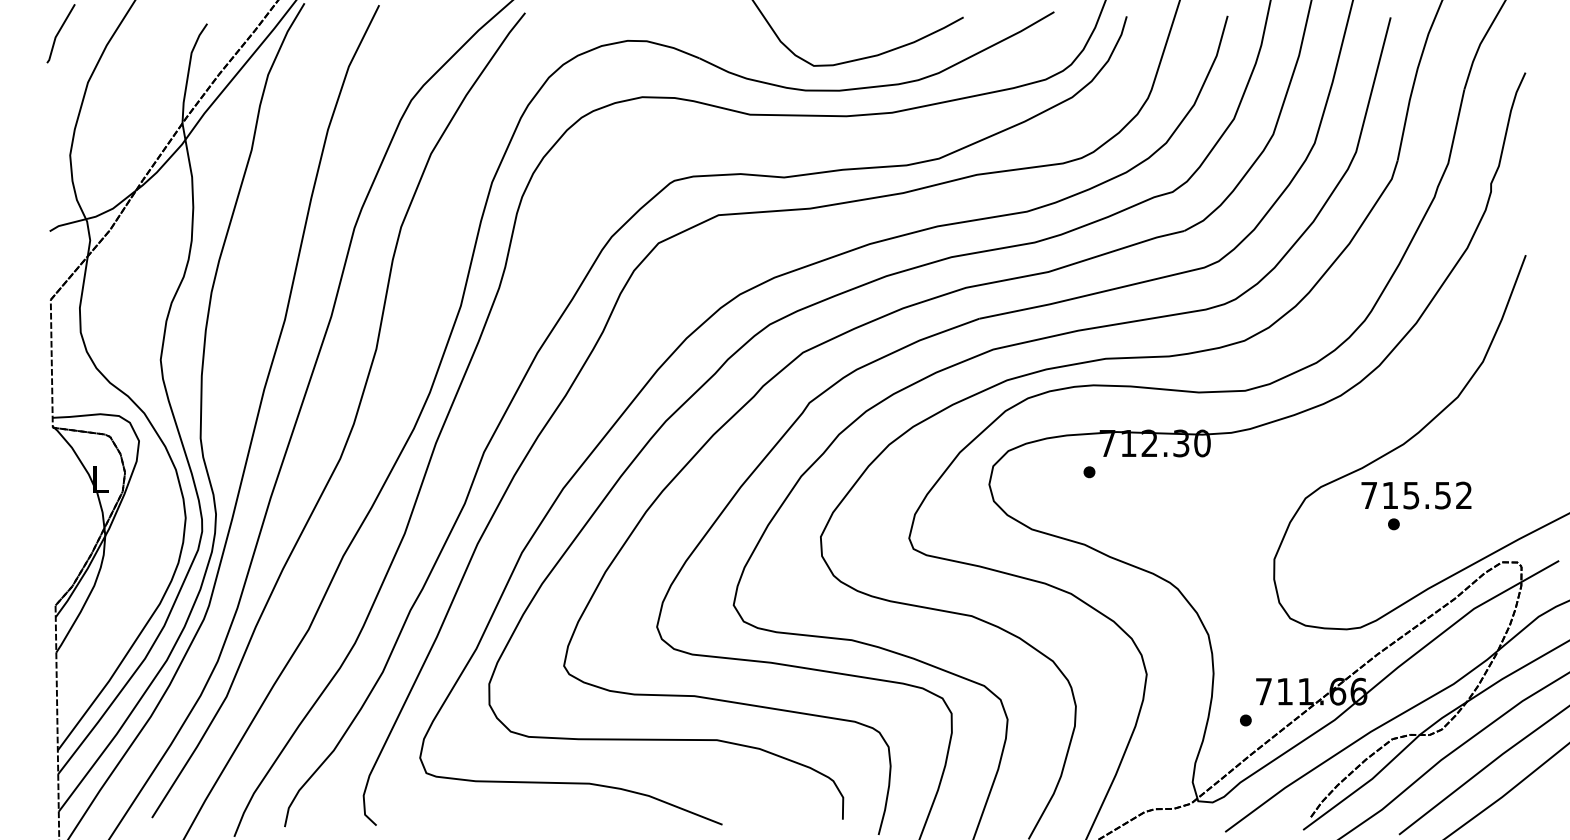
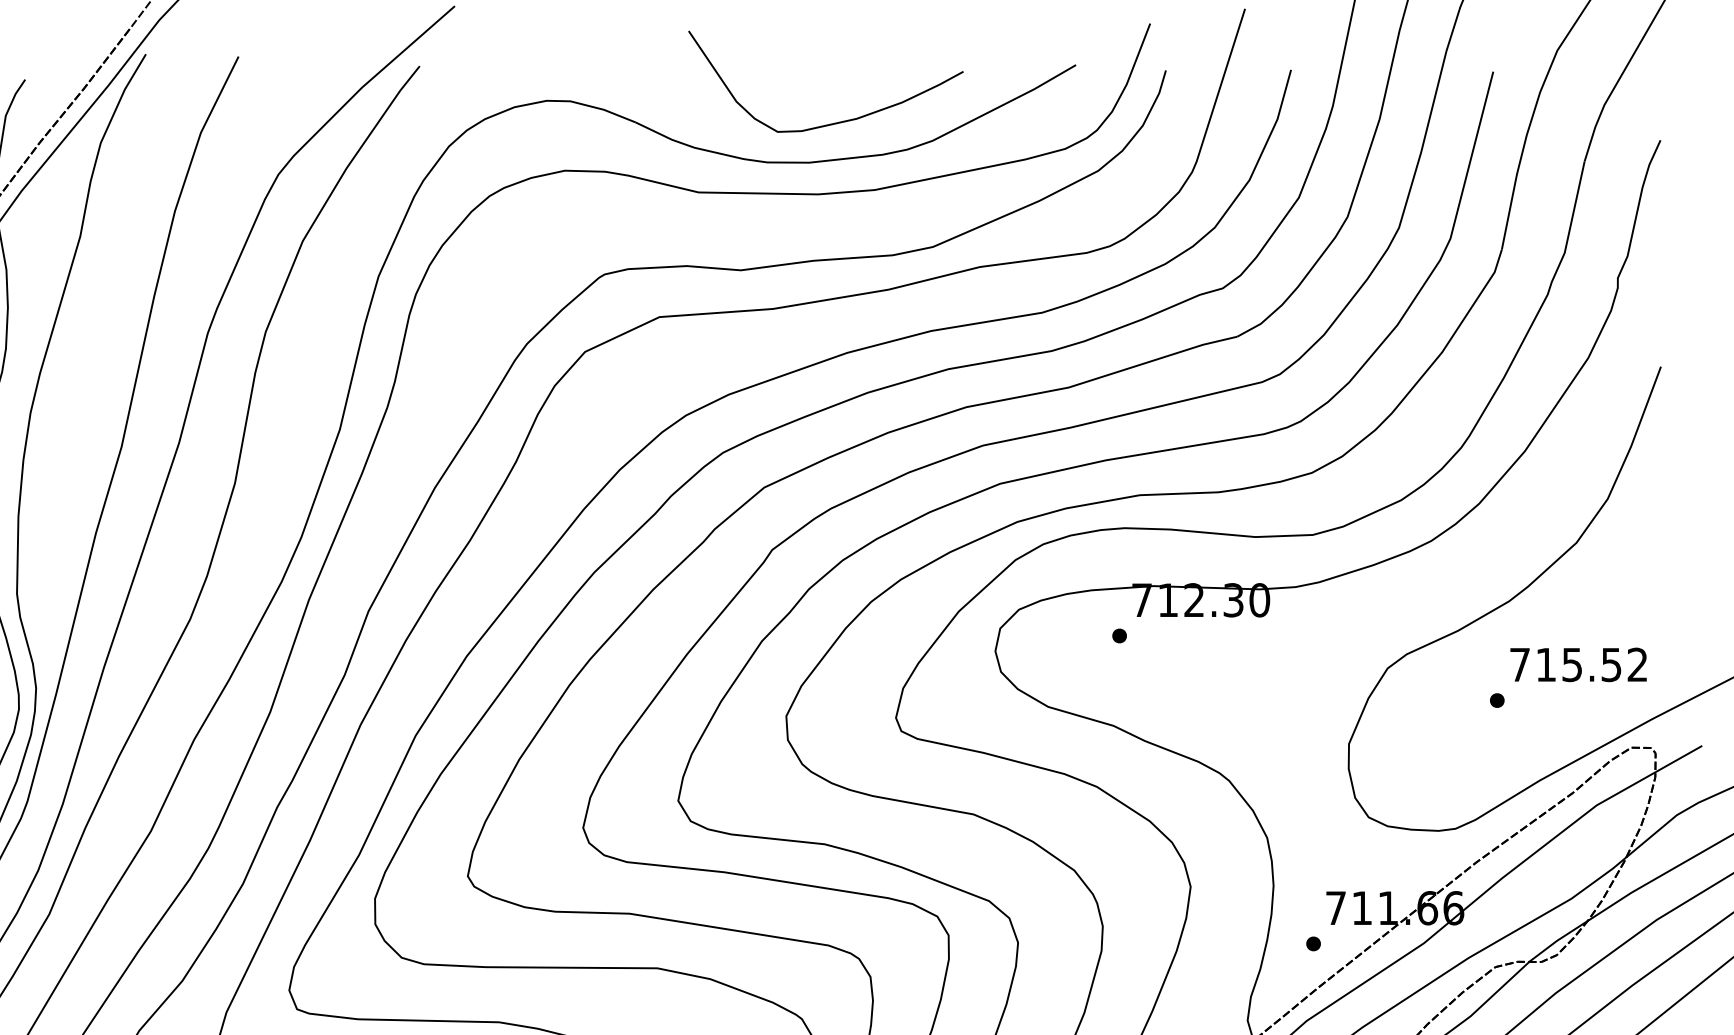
text: (1416, 495) -> (1578, 664), moved

